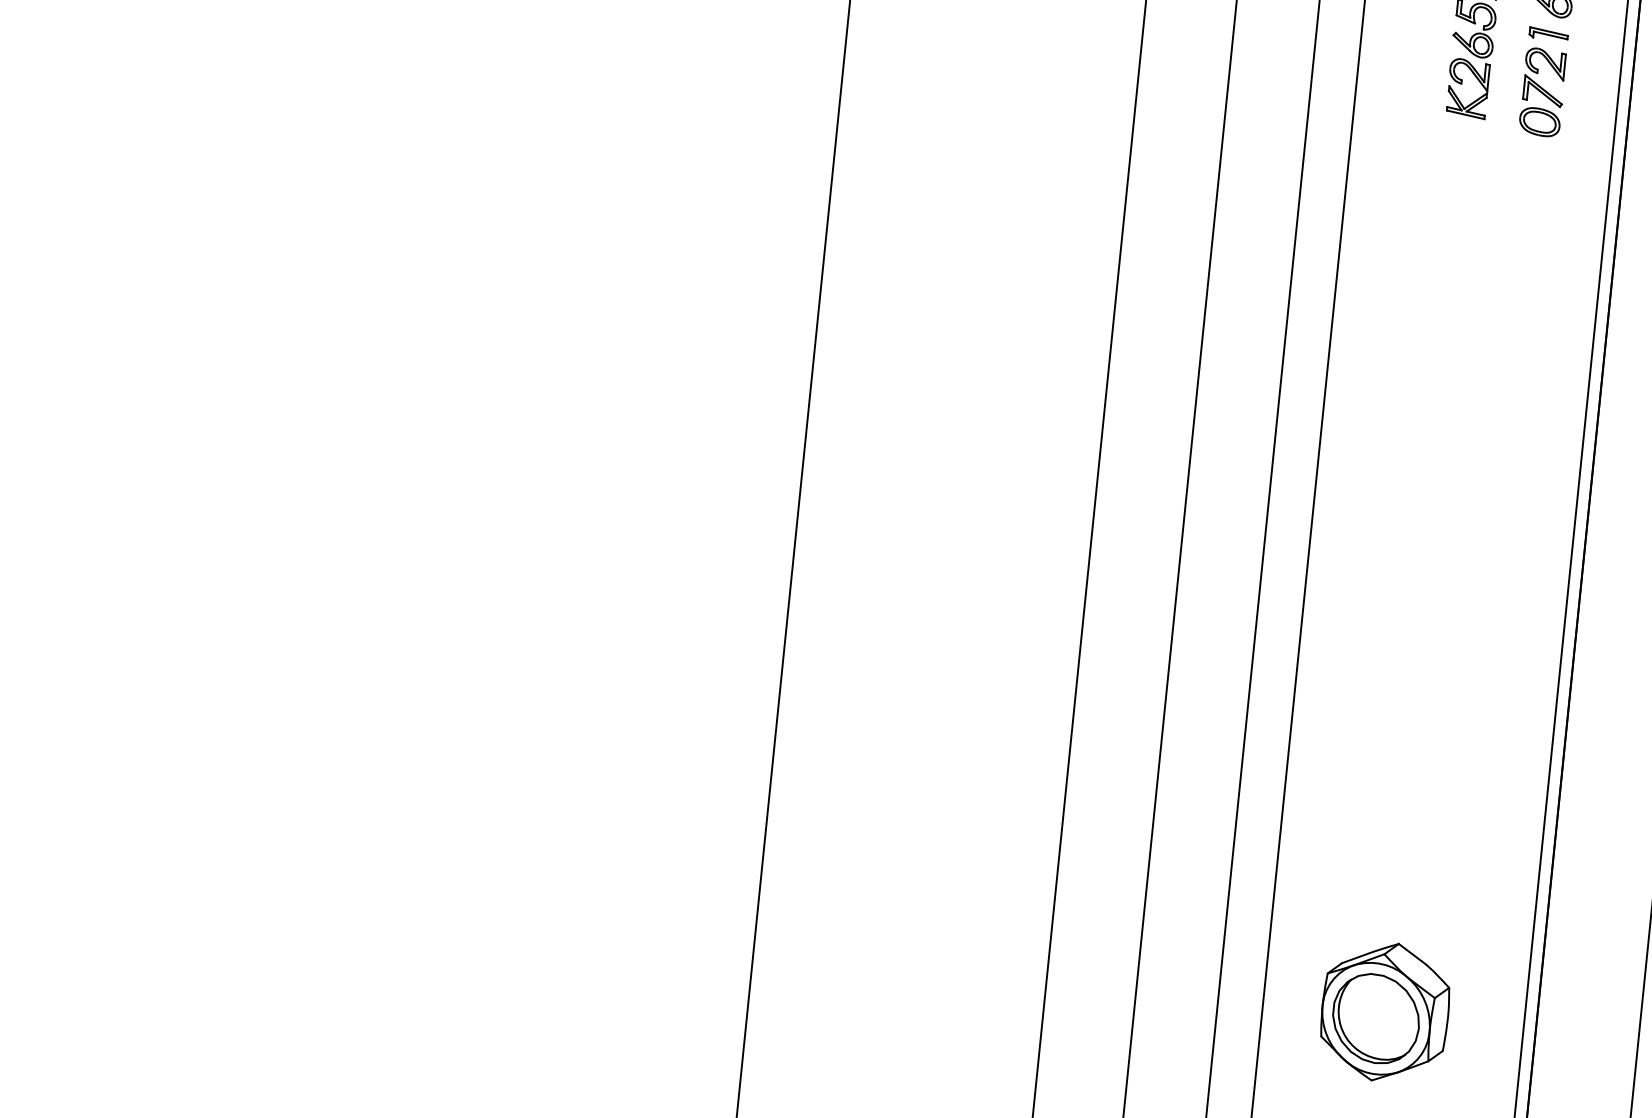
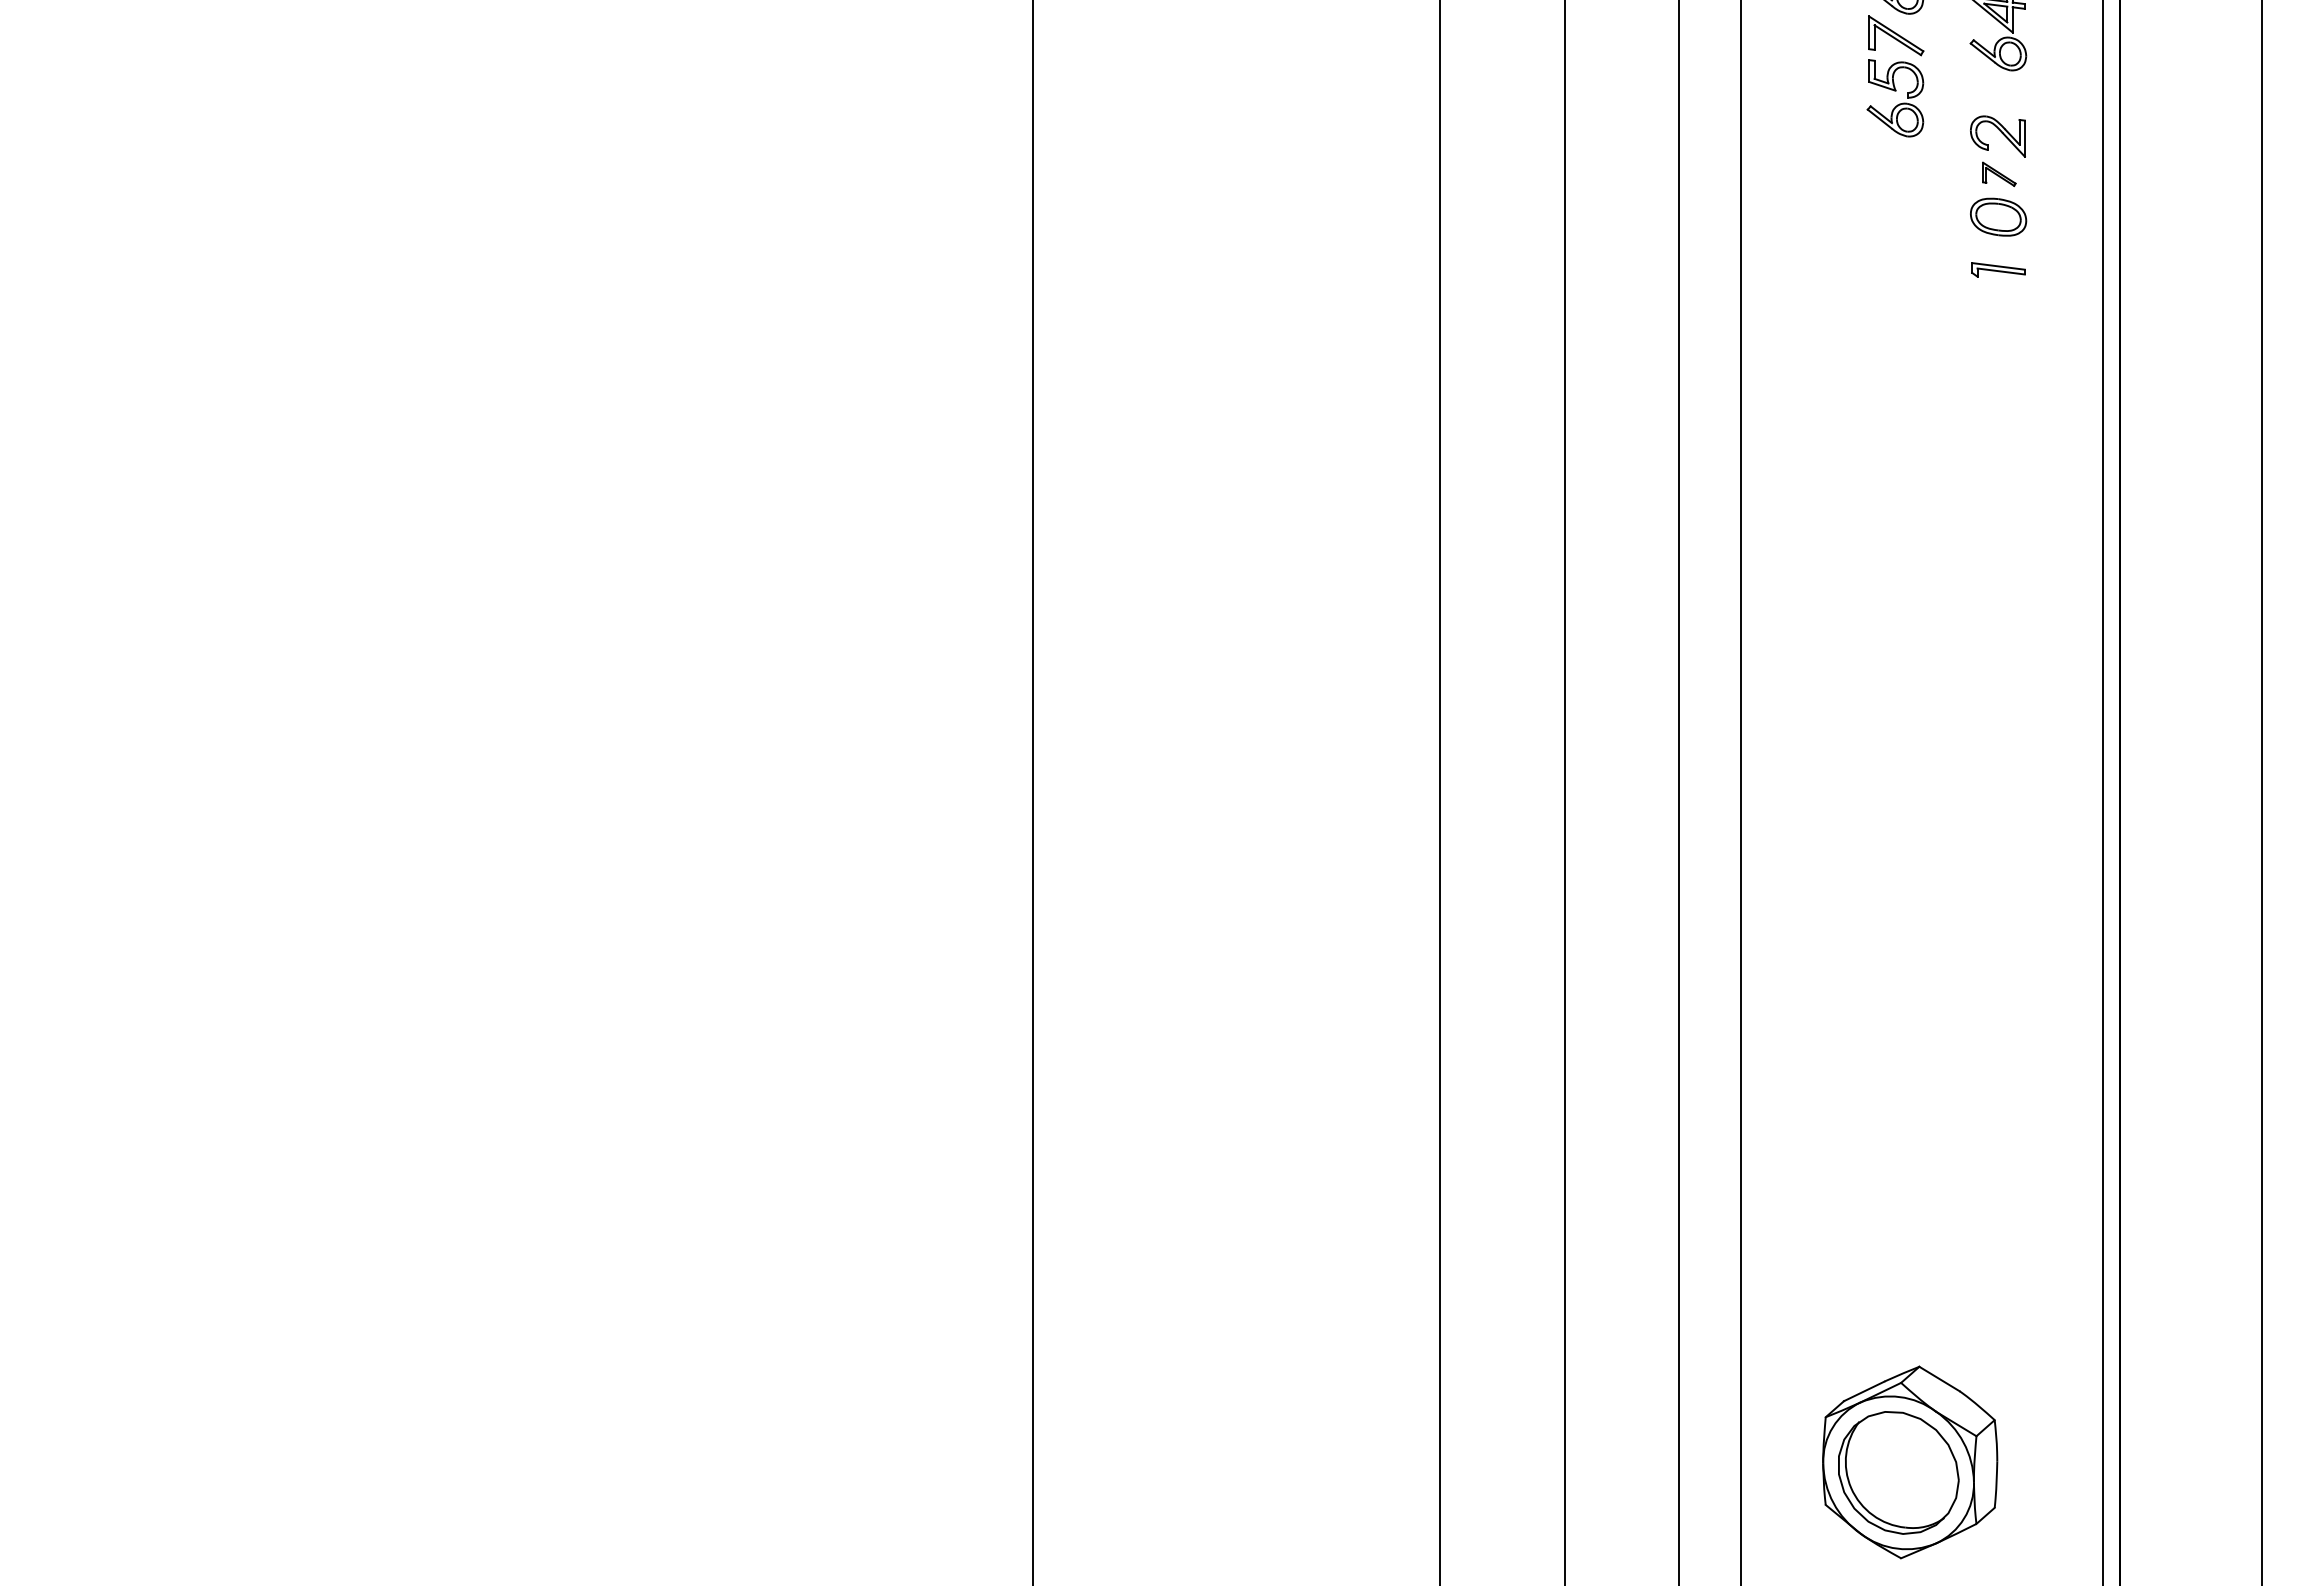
part: (1548, 33) -> (1998, 269), moved
part: (1461, 83) -> (1885, 175), removed
part: (1543, 91) -> (1999, 174), size x0.6

